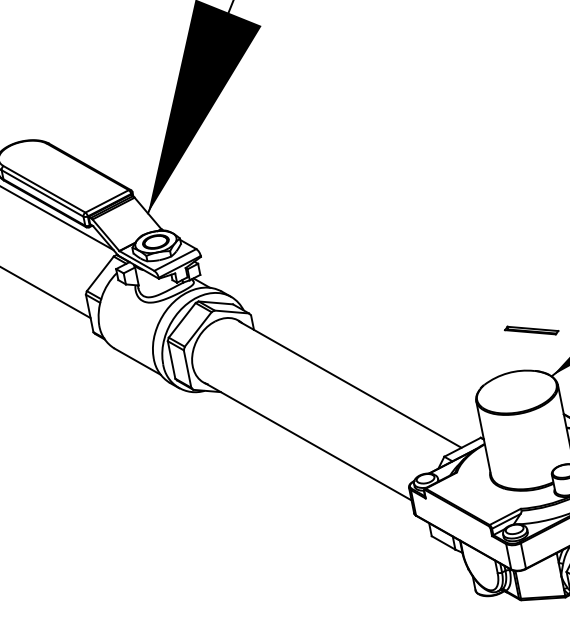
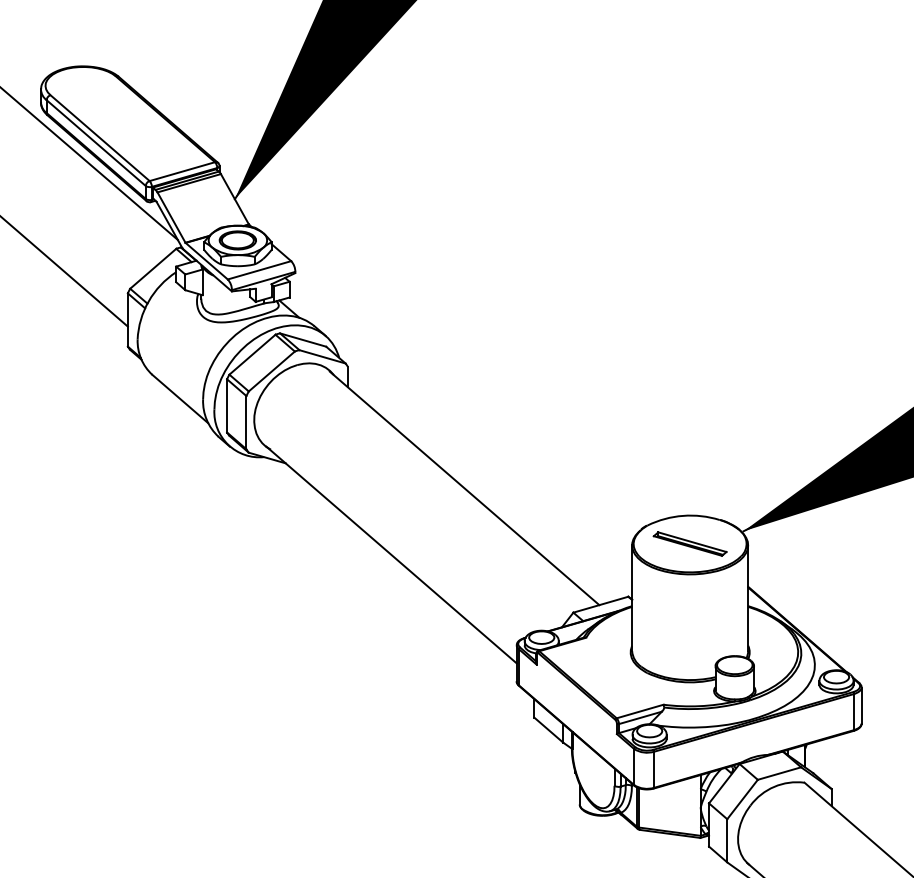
part: (531, 330) -> (689, 543), moved

